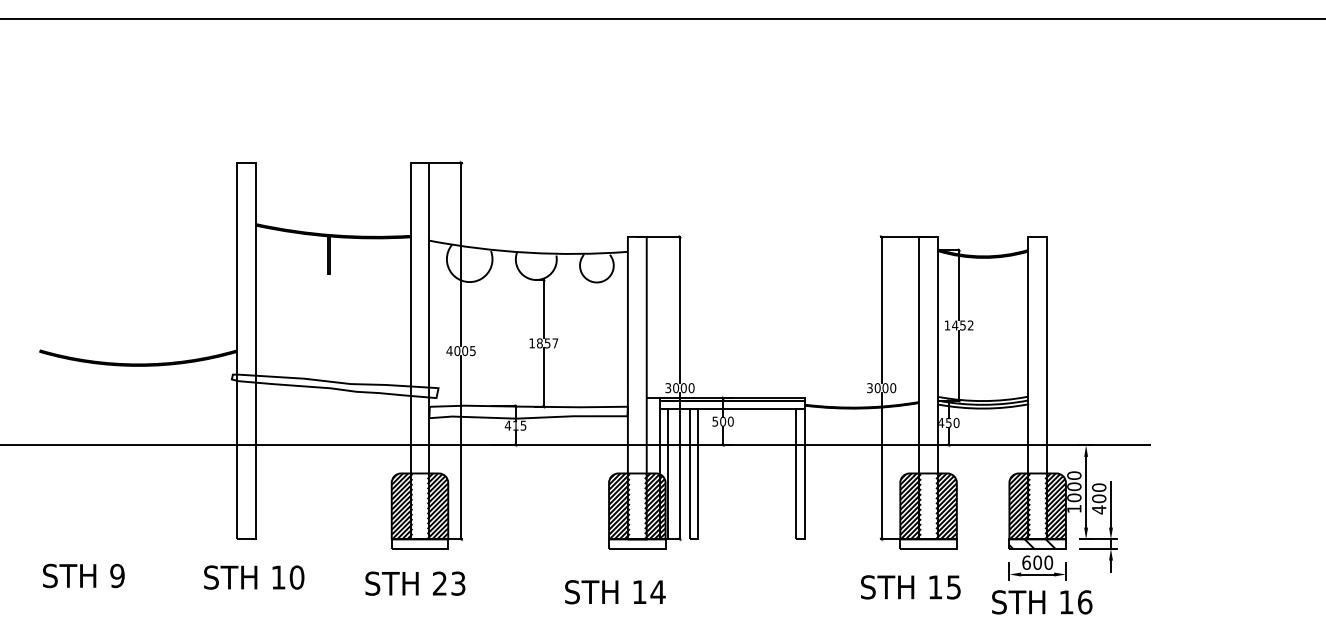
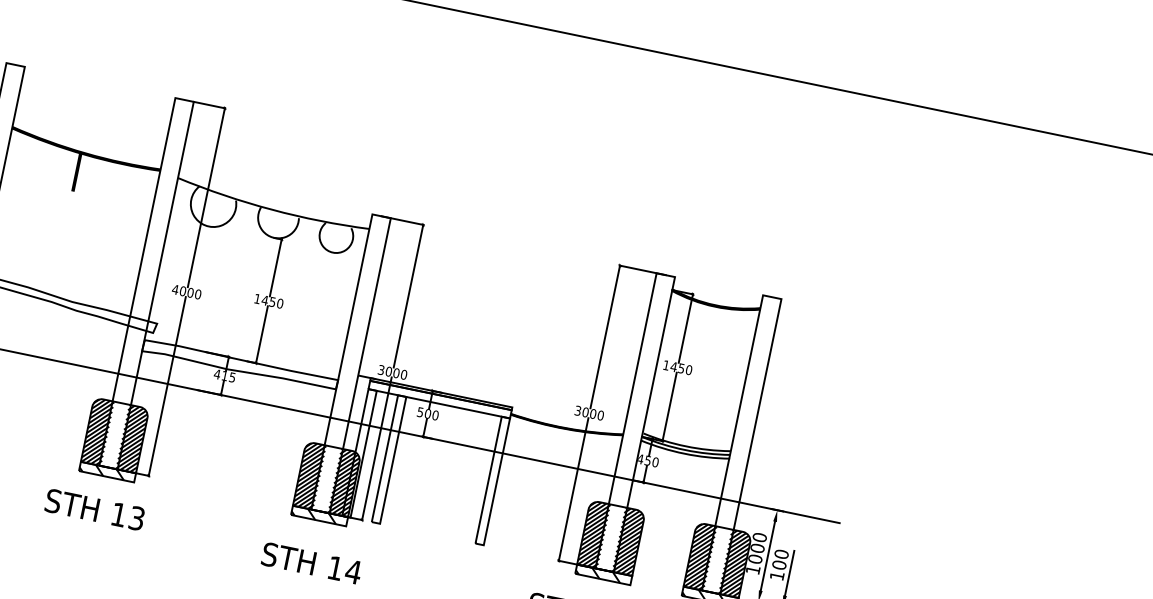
text: (970, 325) -> (688, 370), 1452 -> 1450
text: (547, 343) -> (272, 302), 1857 -> 1450
text: (472, 351) -> (197, 294), 4005 -> 4000
text: (1099, 509) -> (777, 575), 400 -> 100
hatch: (414, 543) -> (102, 470), added
hatch: (632, 543) -> (314, 514), added
hatch: (923, 543) -> (598, 573), added
text: (439, 583) -> (118, 514), 23 -> 13
text: (615, 592) -> (311, 563), moved

